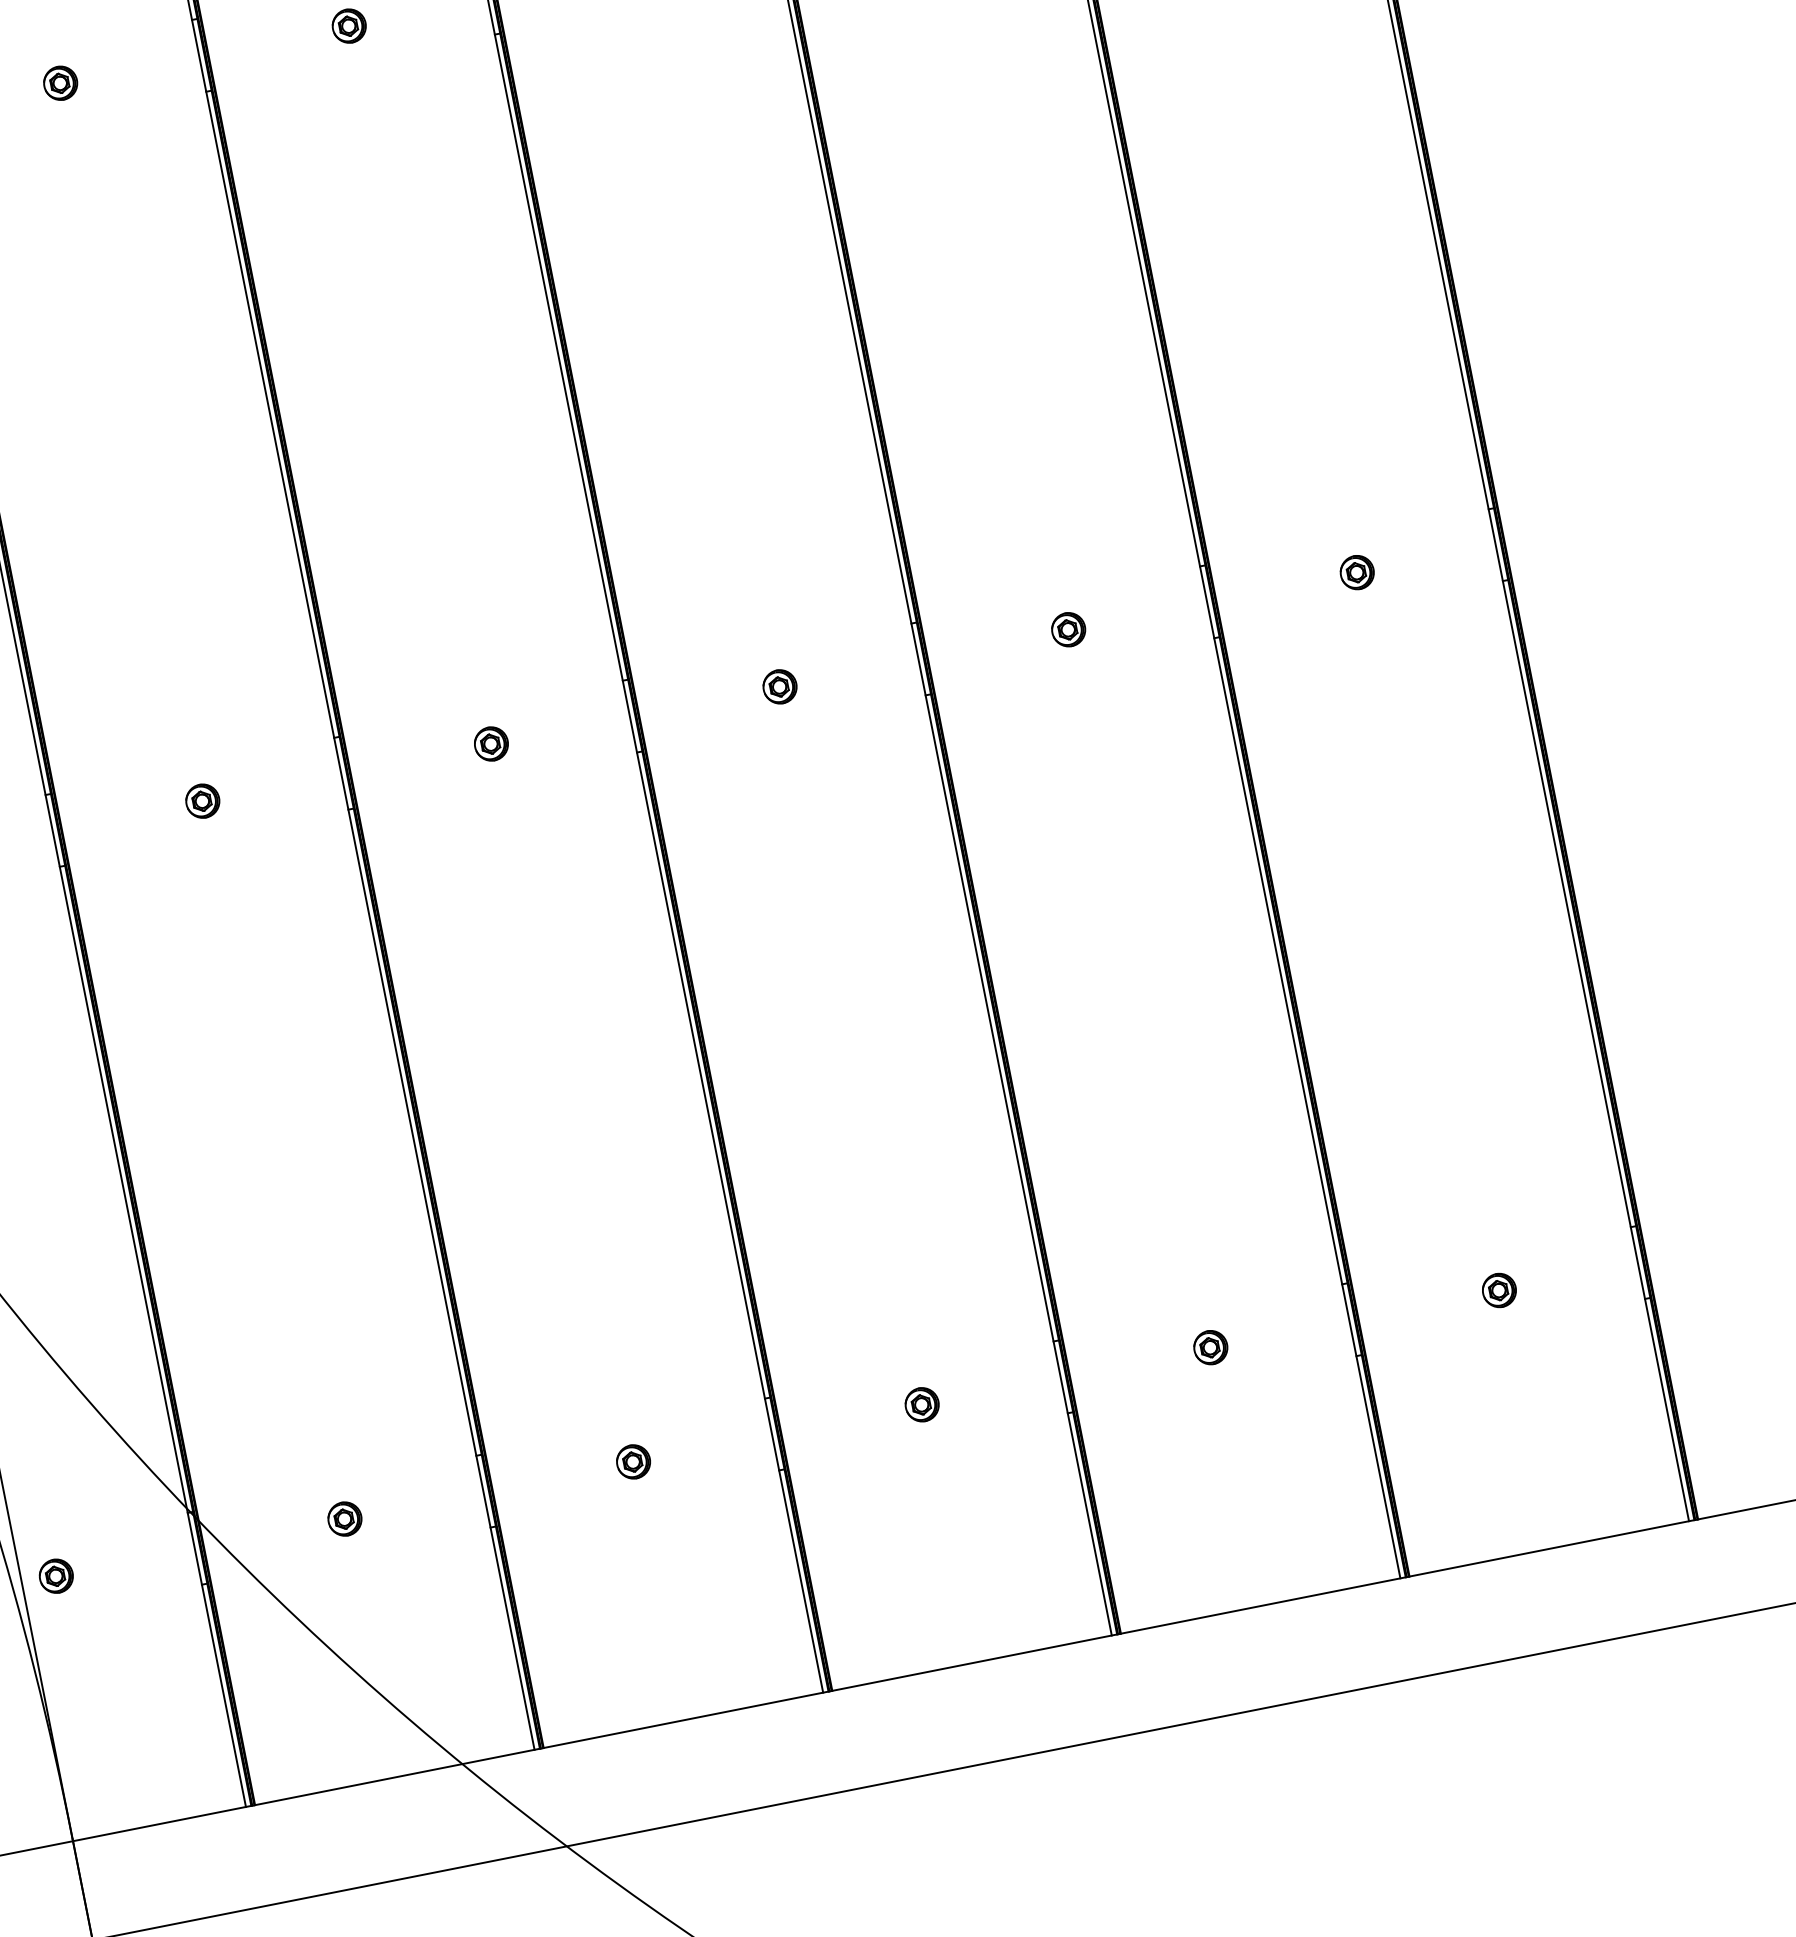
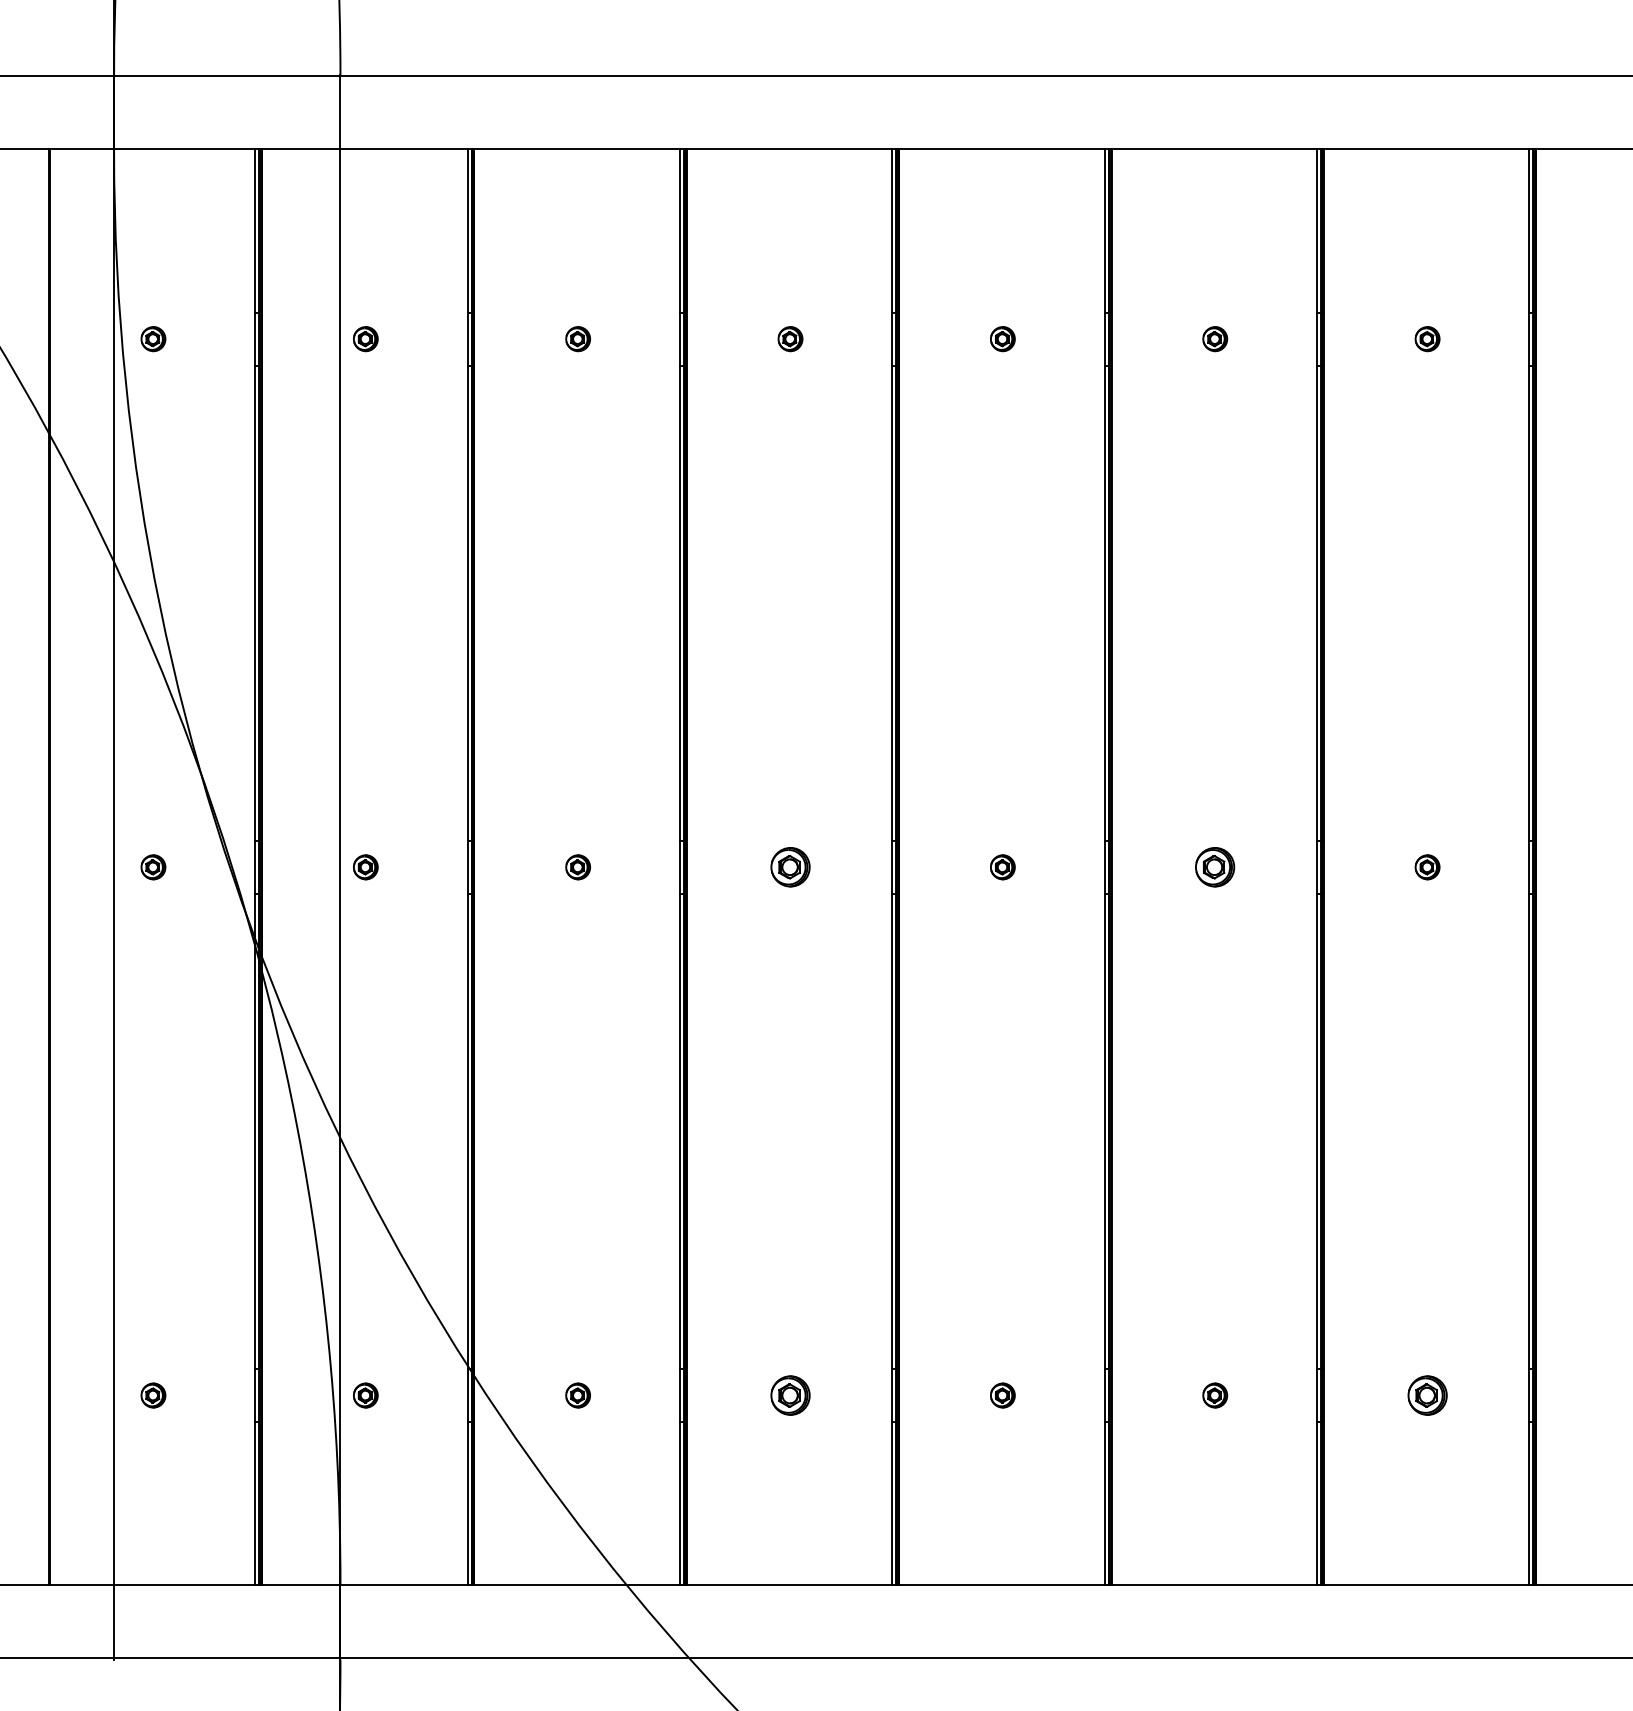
part: (1069, 629) -> (1215, 867), size x1.6
part: (491, 744) -> (790, 867), size x1.6
part: (1499, 1290) -> (1427, 1395), size x1.6
part: (633, 1461) -> (790, 1395), size x1.6

